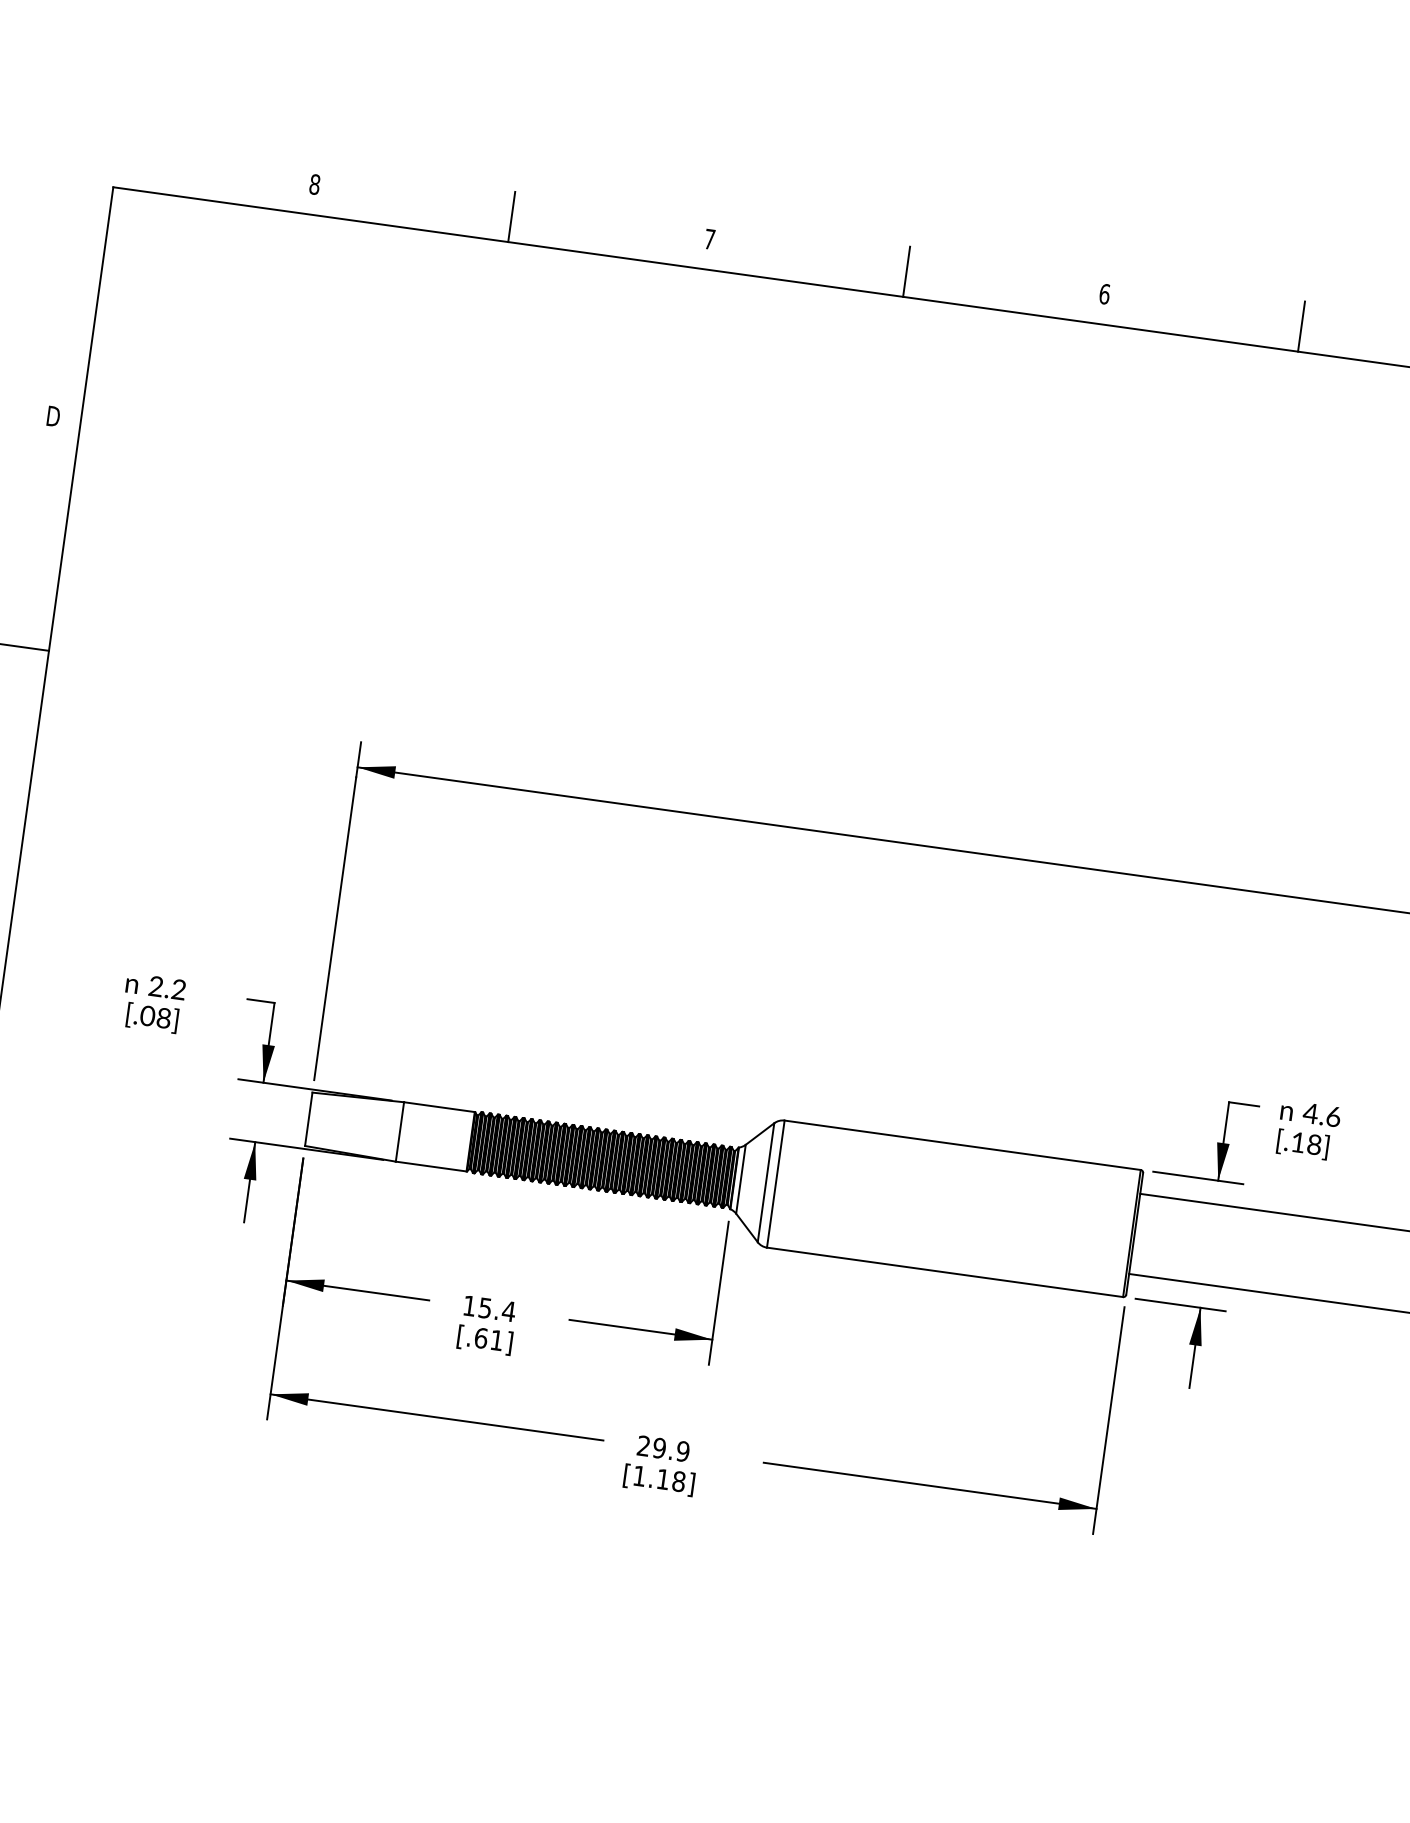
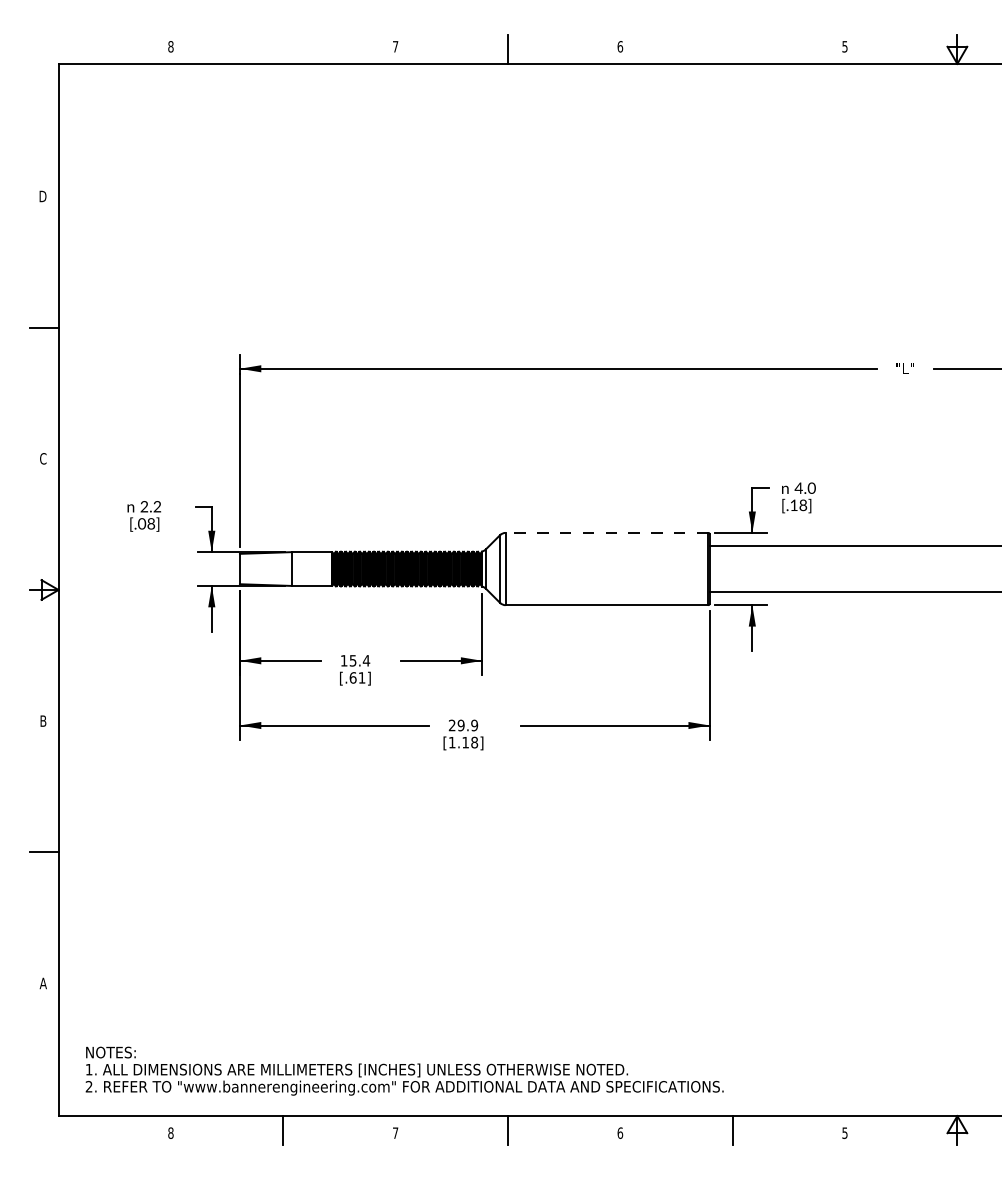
line: (512, 216) -> (283, 49), removed
line: (1301, 326) -> (732, 49), removed
text: (1333, 1115) -> (811, 487), 4.6 -> 4.0
line: (961, 1144) -> (606, 532), solid -> dashed

